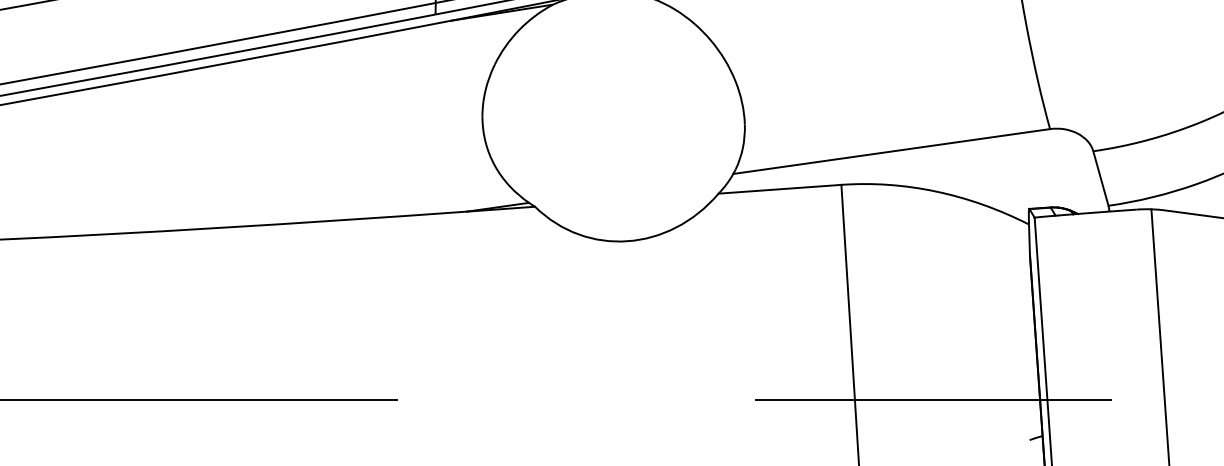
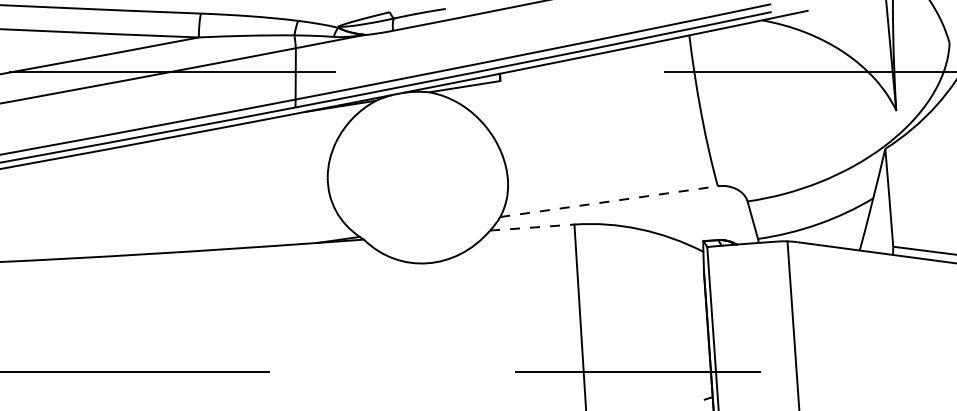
line: (892, 151) -> (609, 201), solid -> dashed
line: (780, 189) -> (532, 227), solid -> dashed

